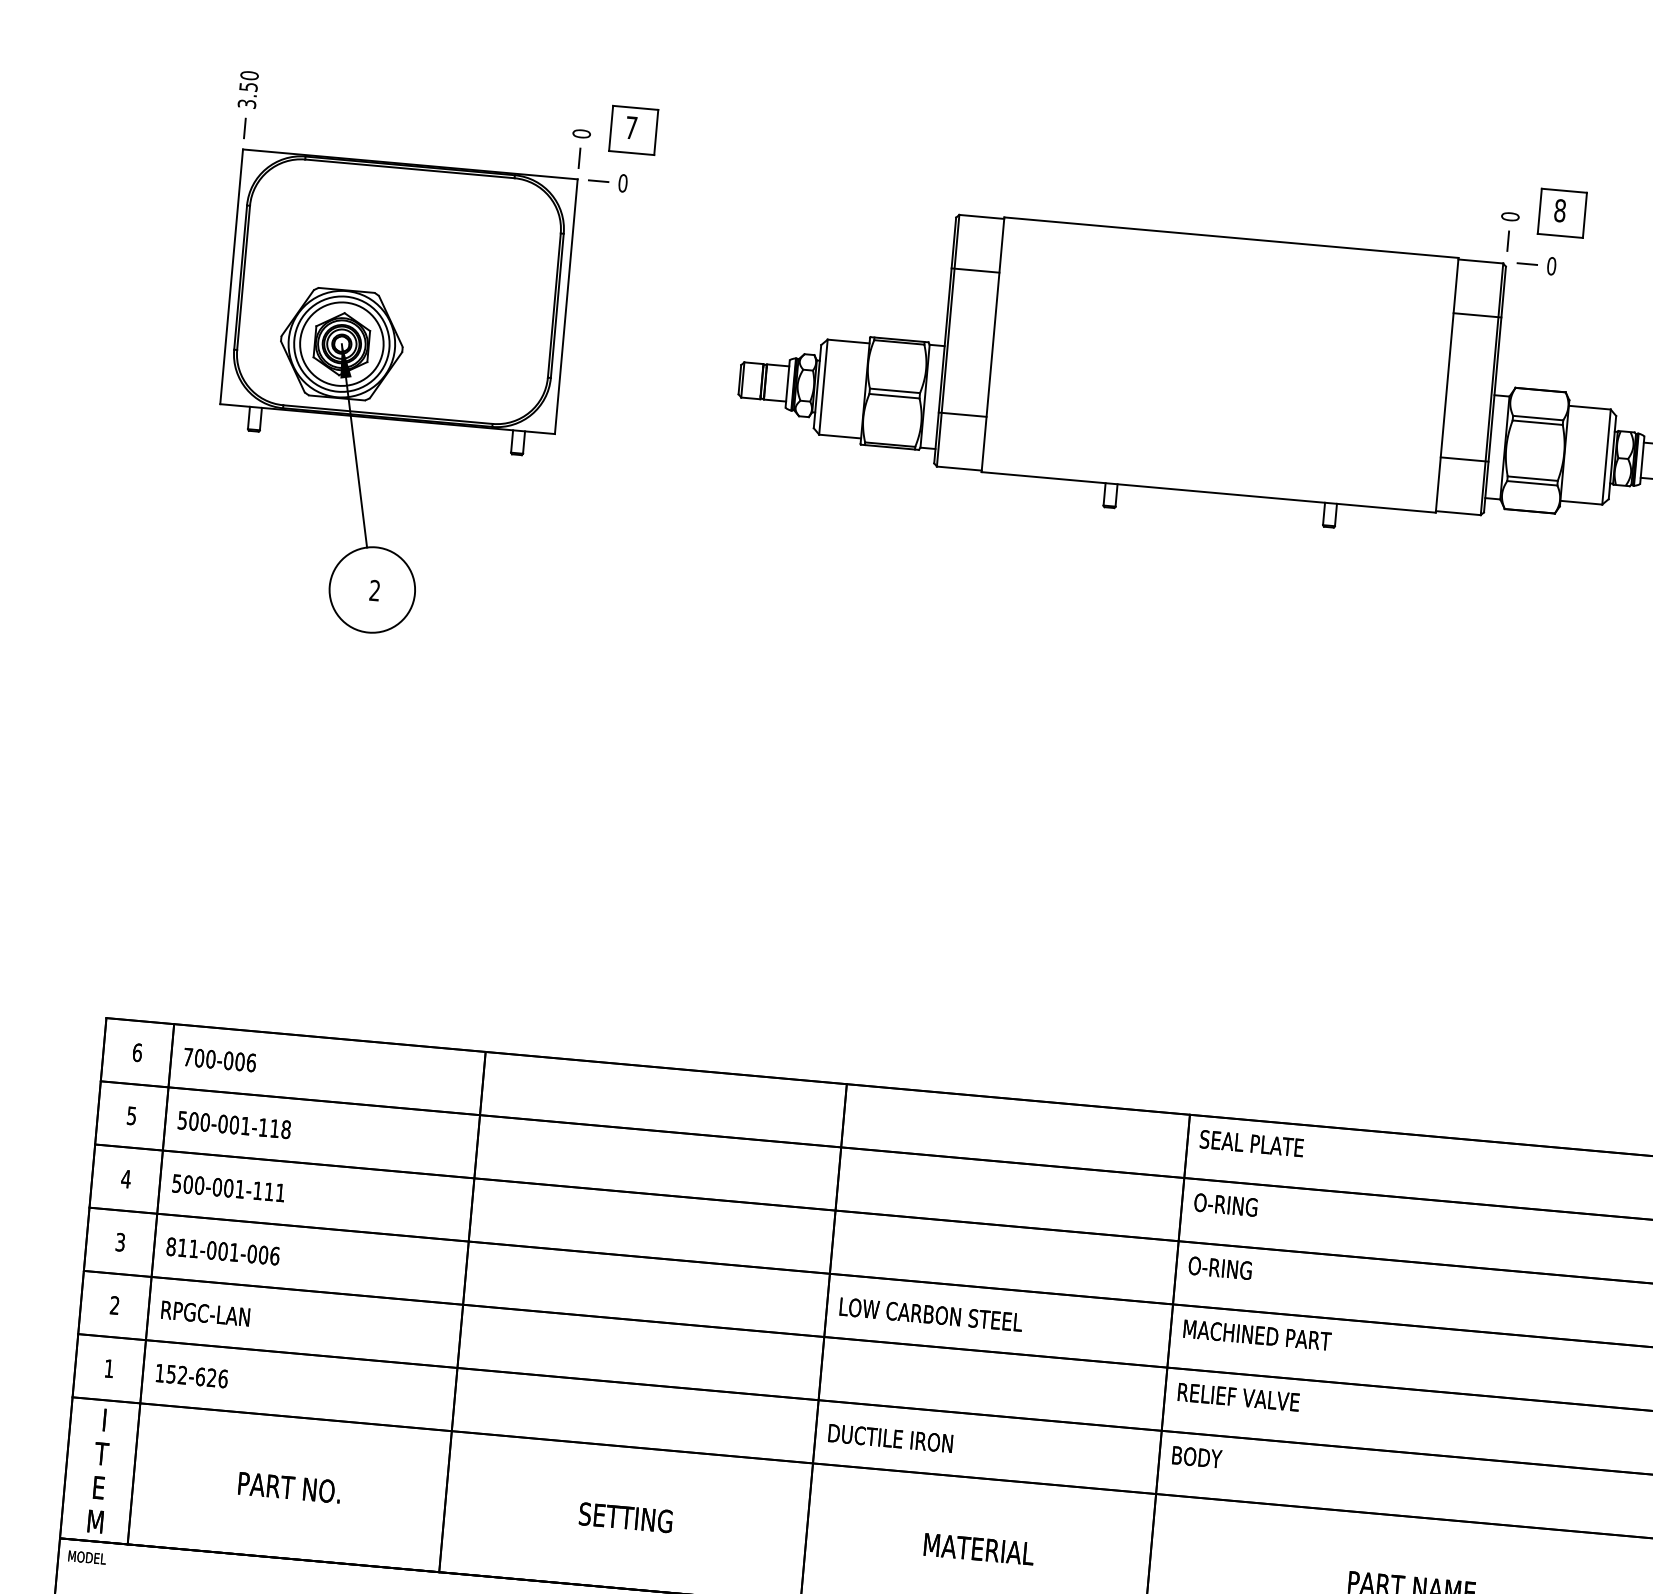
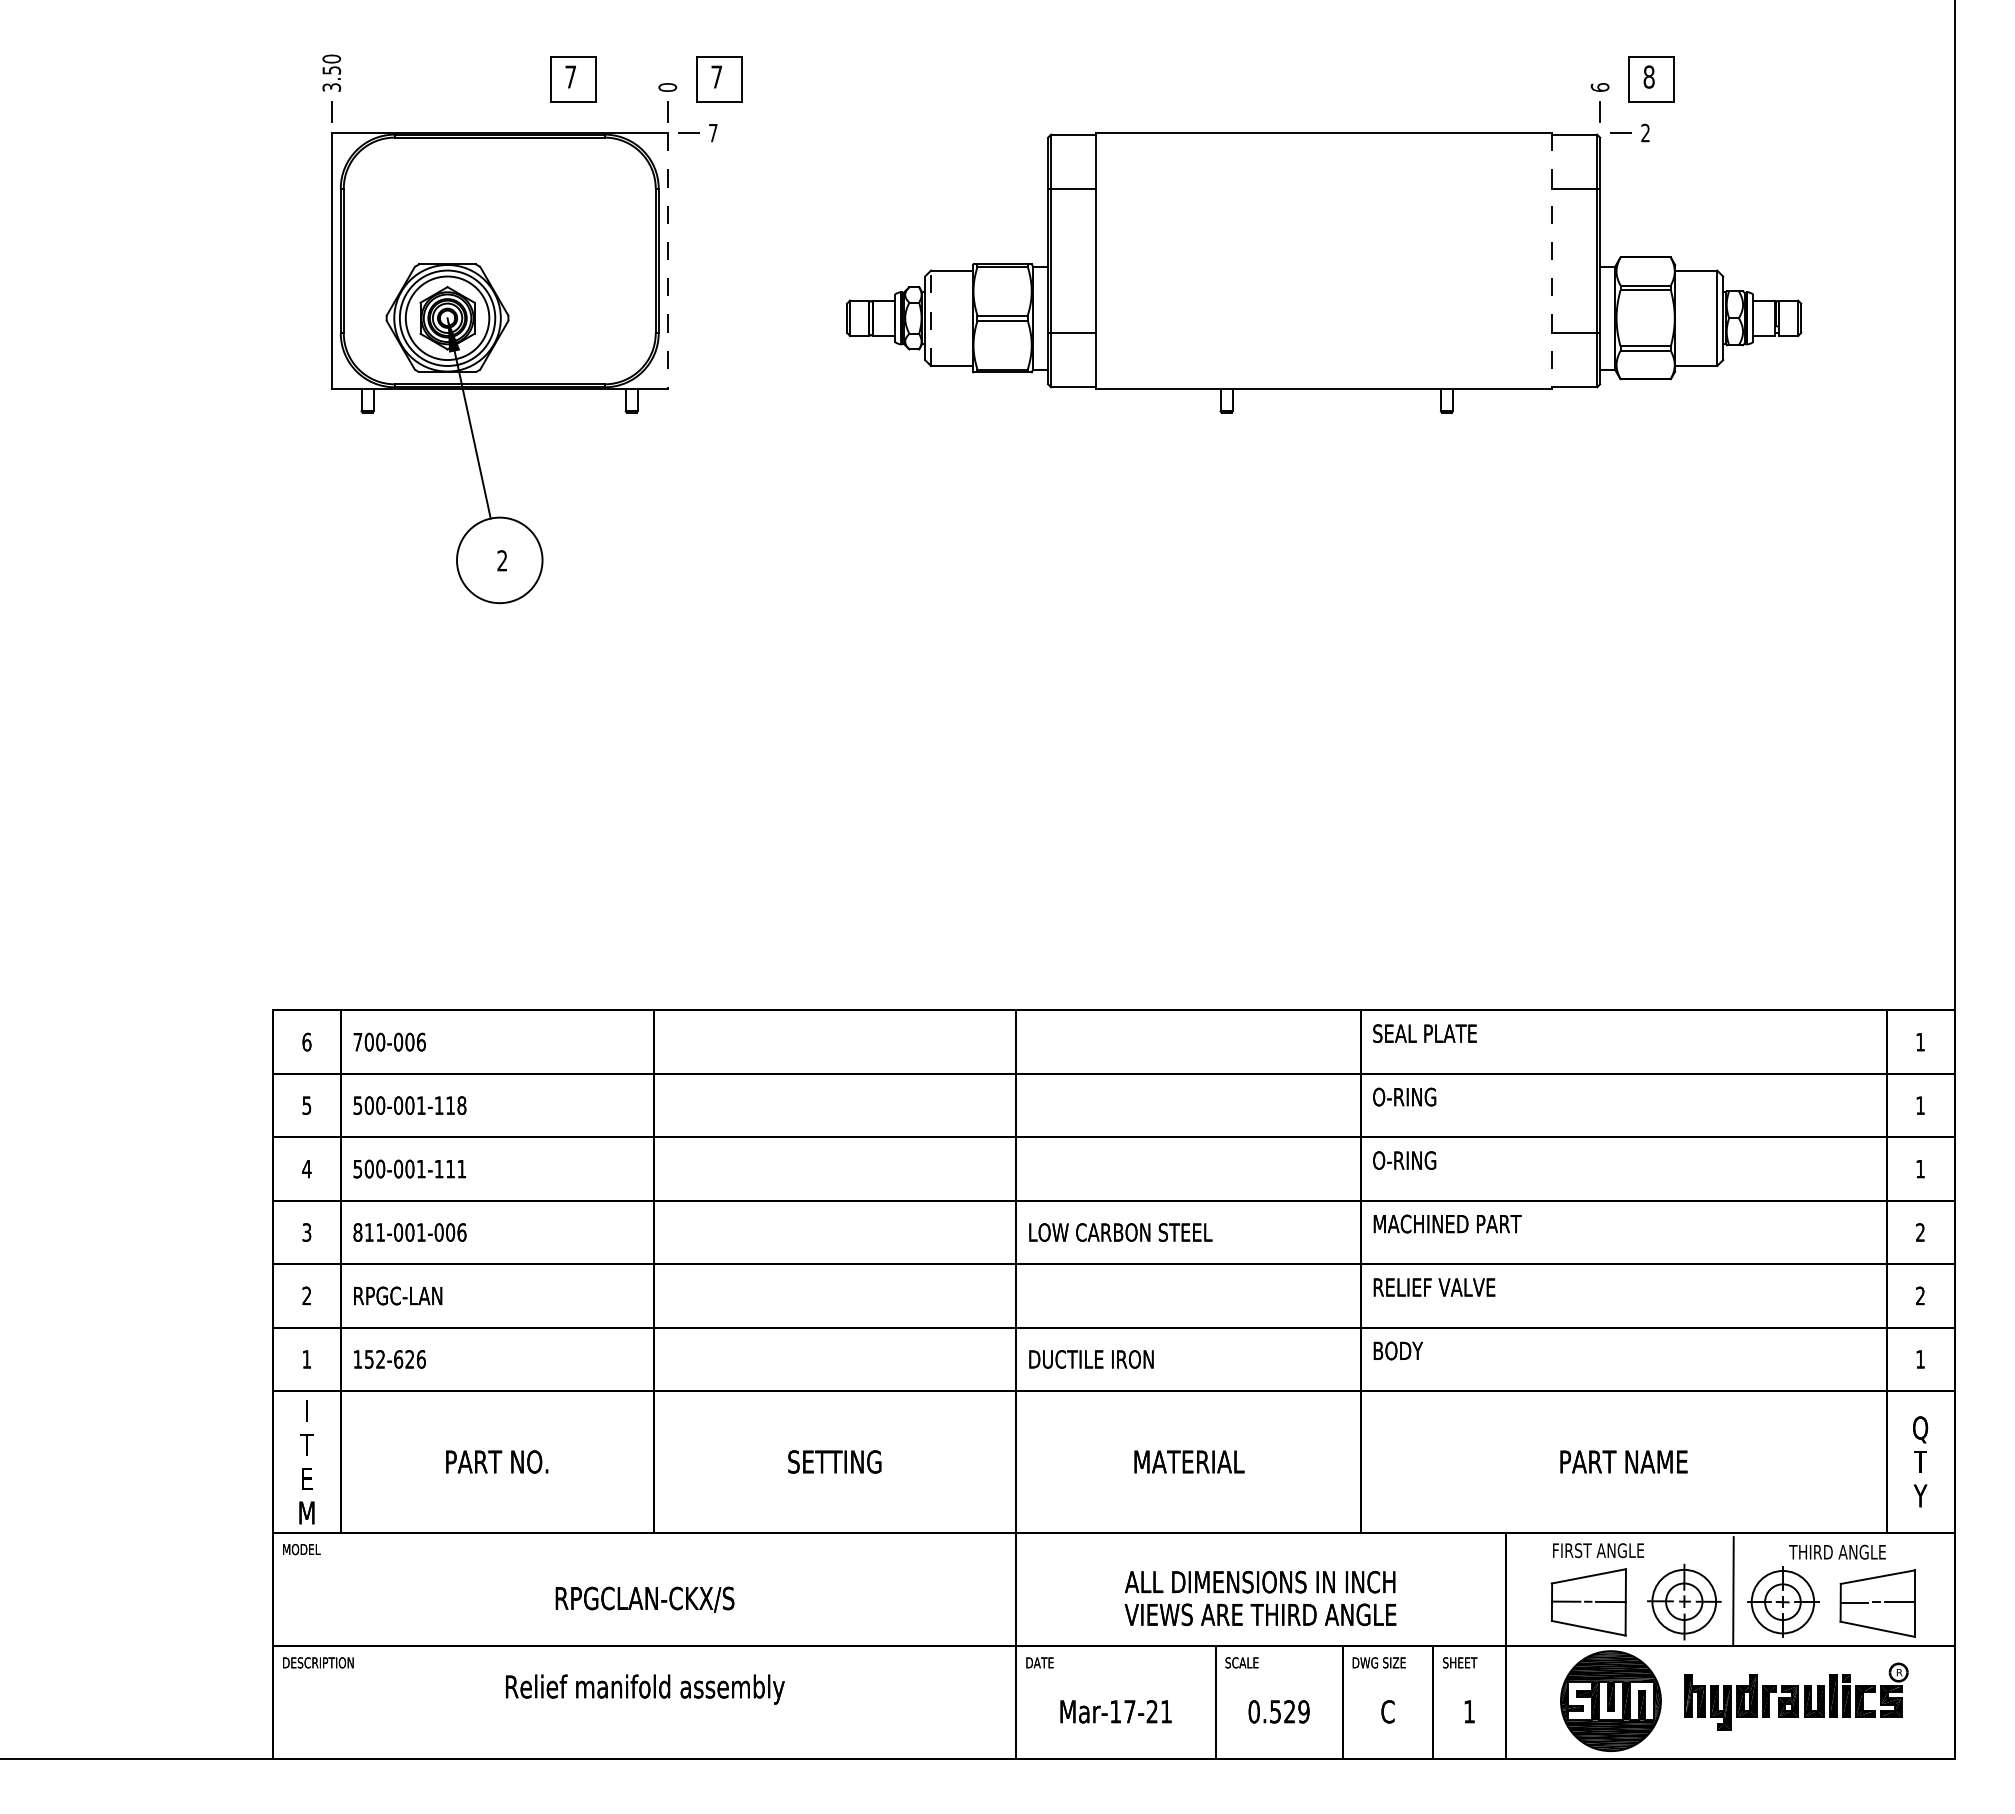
part: (488, 117) -> (573, 79), added
text: (622, 182) -> (712, 132), 0 -> 7
text: (1509, 216) -> (1599, 87), 0 -> 6
text: (1551, 265) -> (1645, 132), 0 -> 2
line: (566, 306) -> (667, 260), solid -> dashed
line: (1447, 384) -> (1552, 260), solid -> dashed
line: (823, 387) -> (931, 318), solid -> dashed

